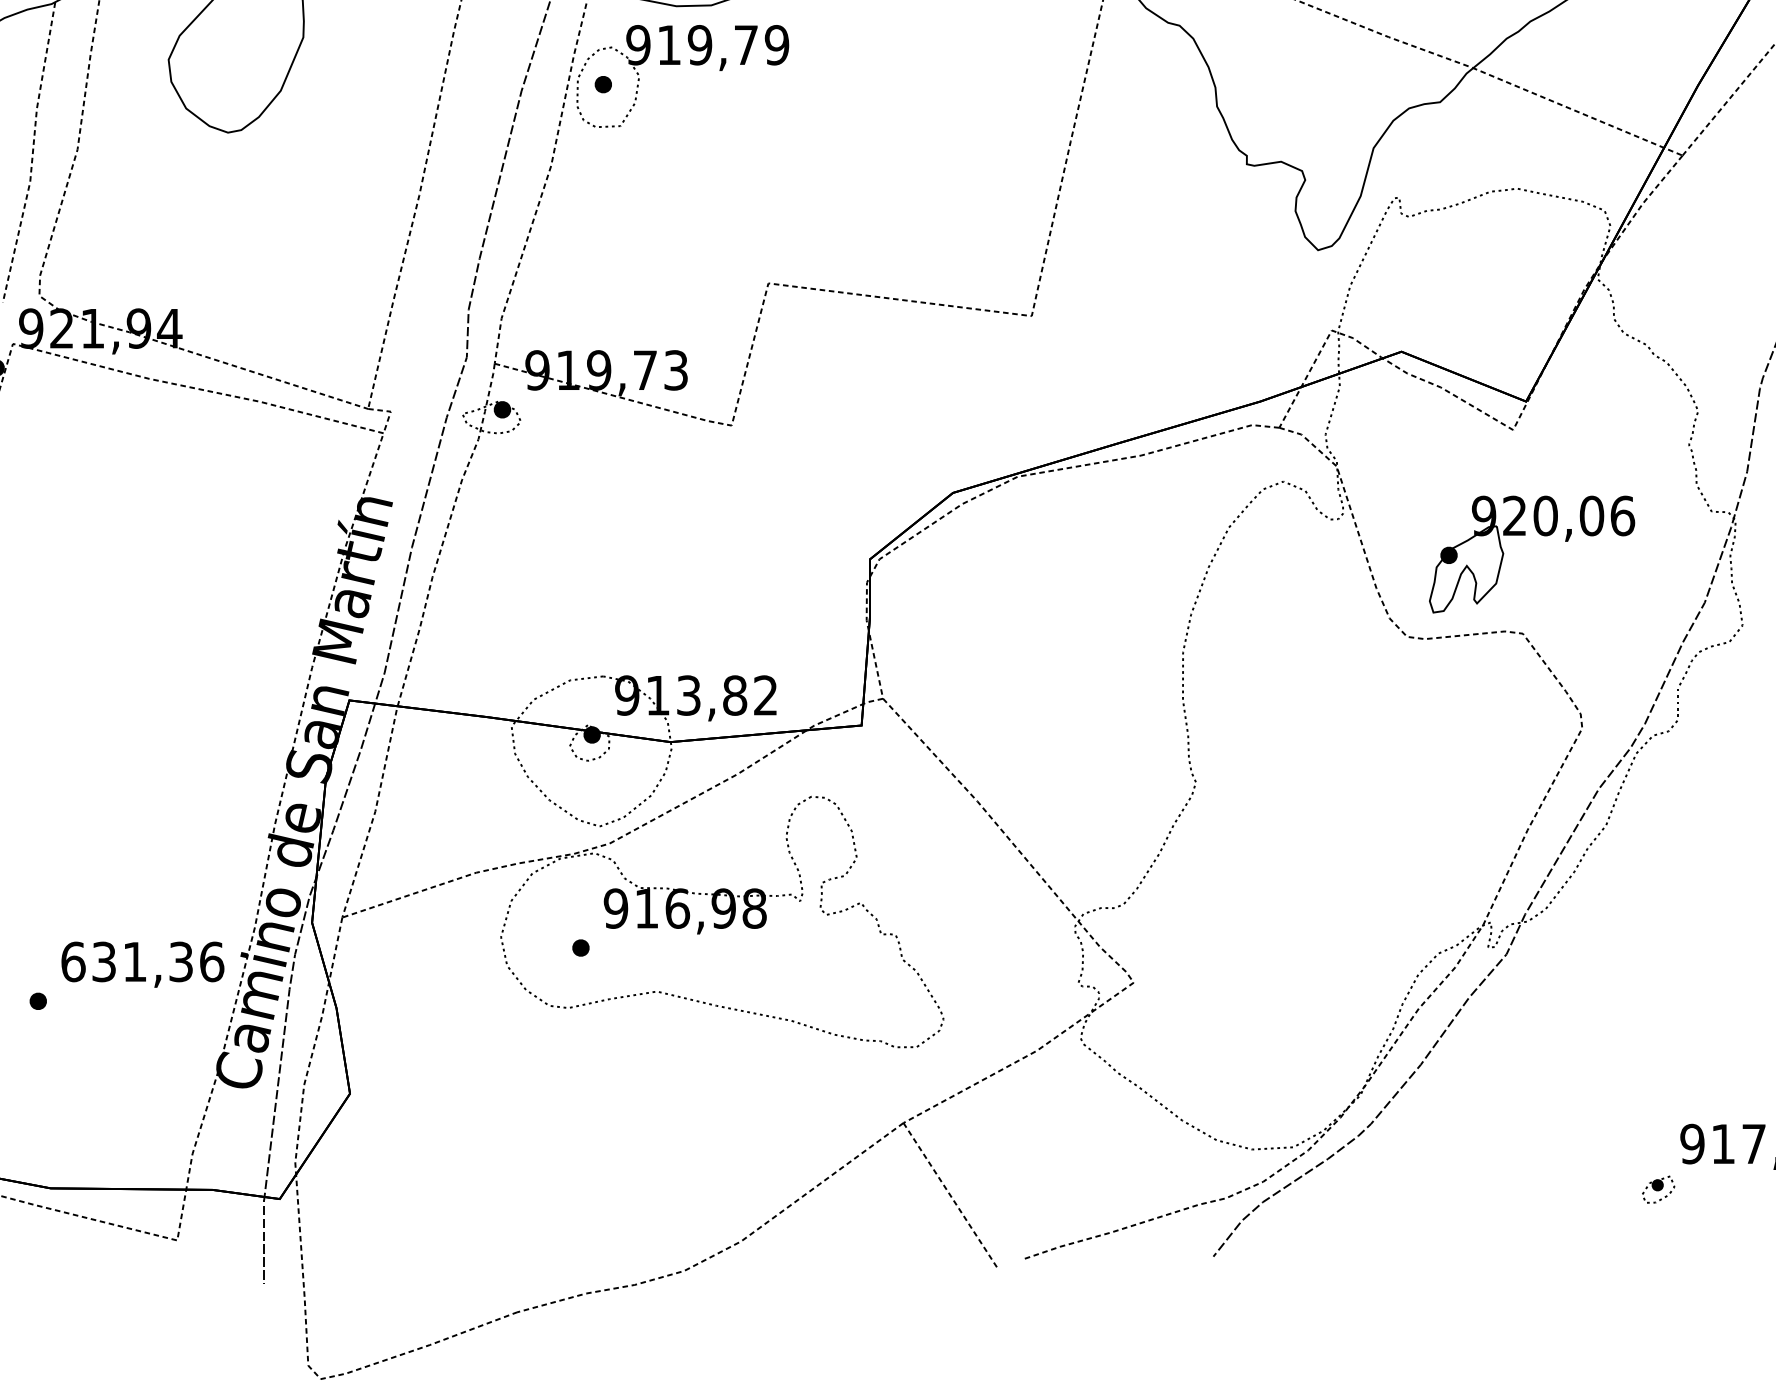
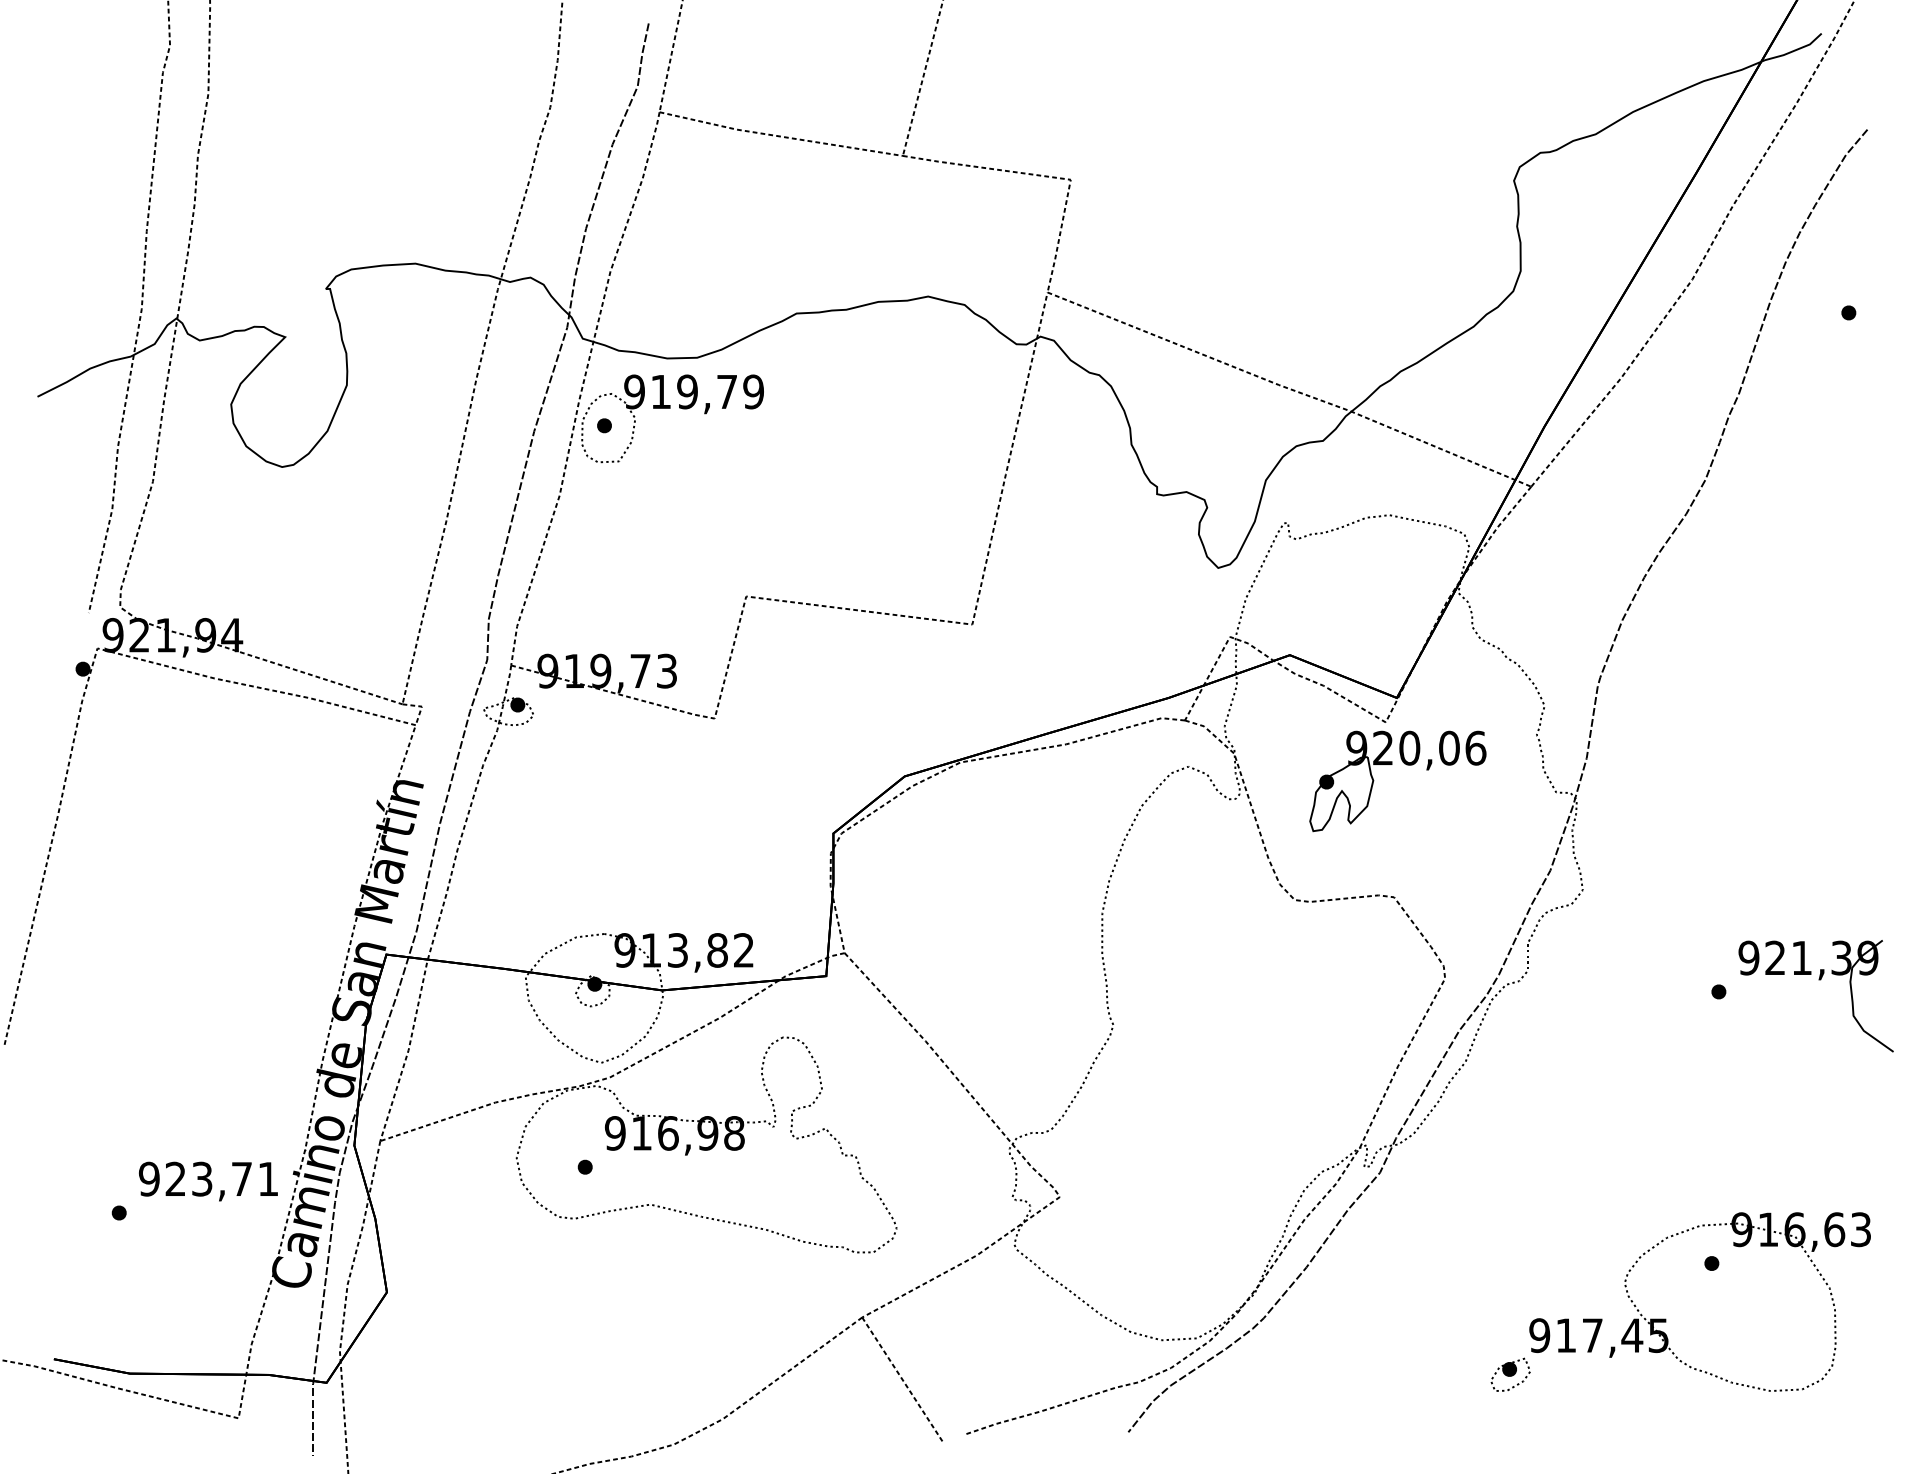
part: (1525, 534) -> (1392, 764), moved
text: (142, 961) -> (208, 1178), 631,36 -> 923,71
part: (1658, 1189) -> (1510, 1374), size x1.43

